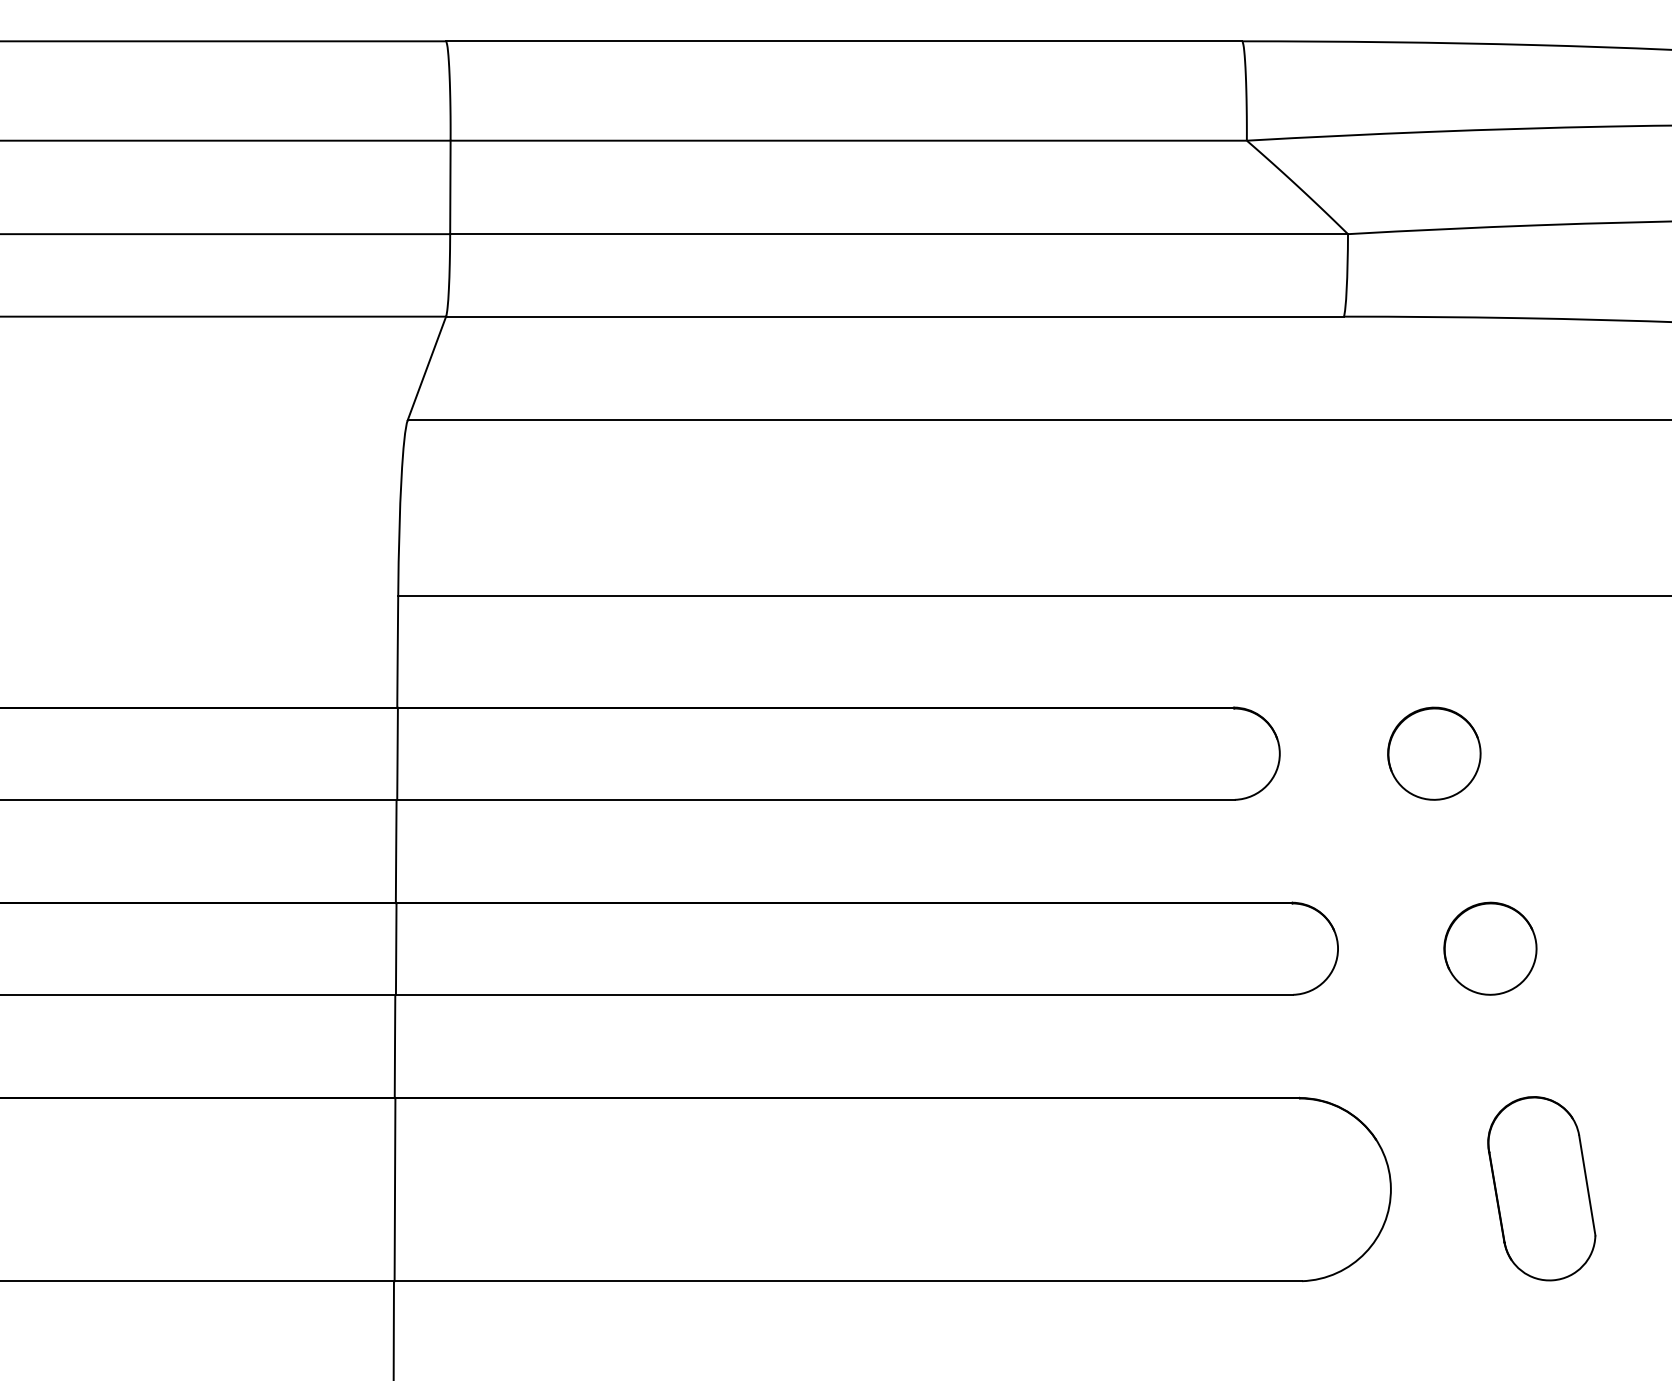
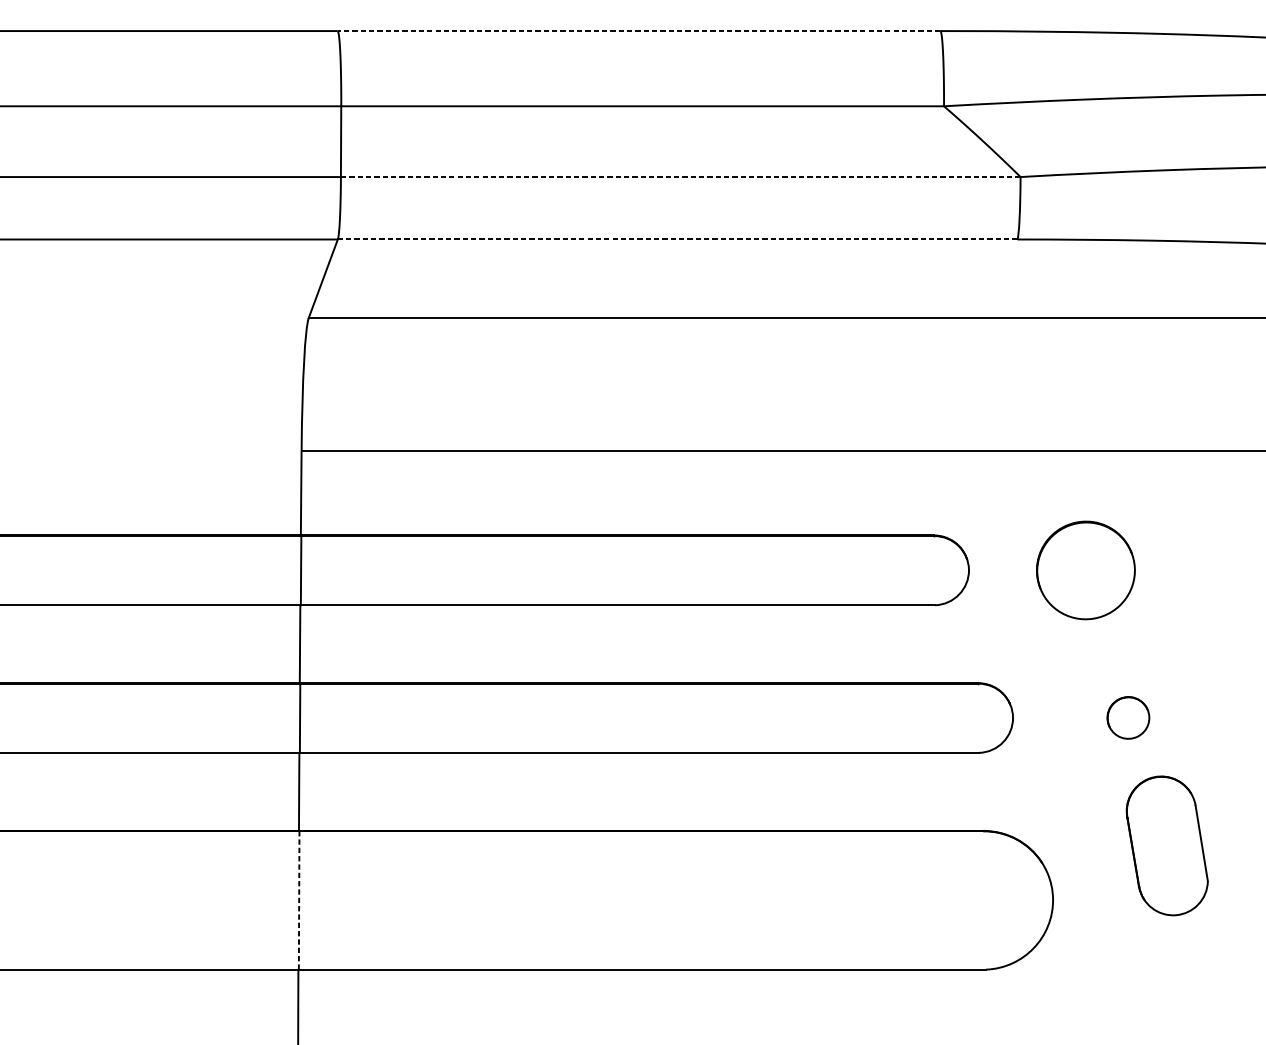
line: (843, 41) -> (638, 31), solid -> dashed
line: (899, 234) -> (681, 177), solid -> dashed
line: (895, 316) -> (678, 239), solid -> dashed
part: (1434, 753) -> (1086, 570), size x1.4
part: (1490, 948) -> (1128, 717), size x0.6
part: (1541, 1188) -> (1167, 845), moved
line: (395, 1189) -> (299, 900), solid -> dashed

